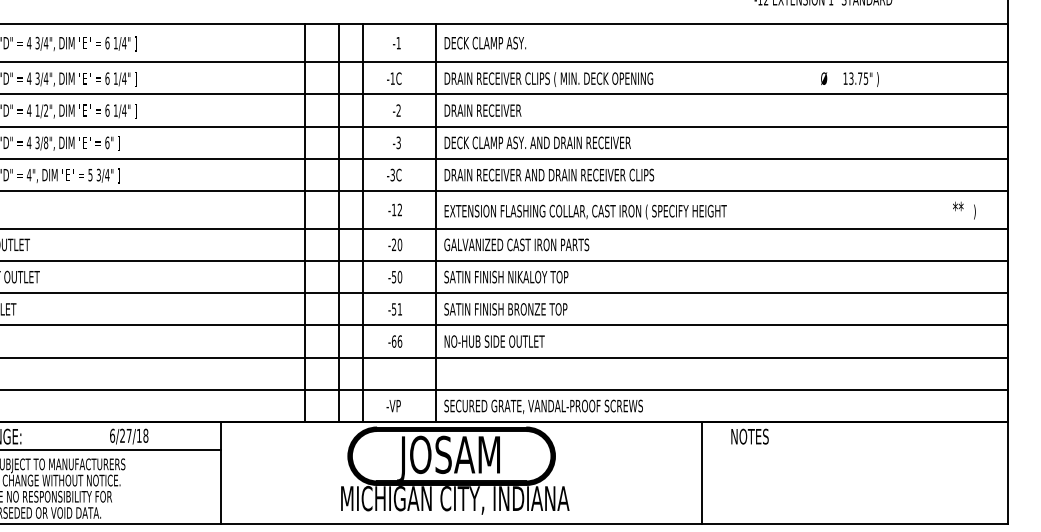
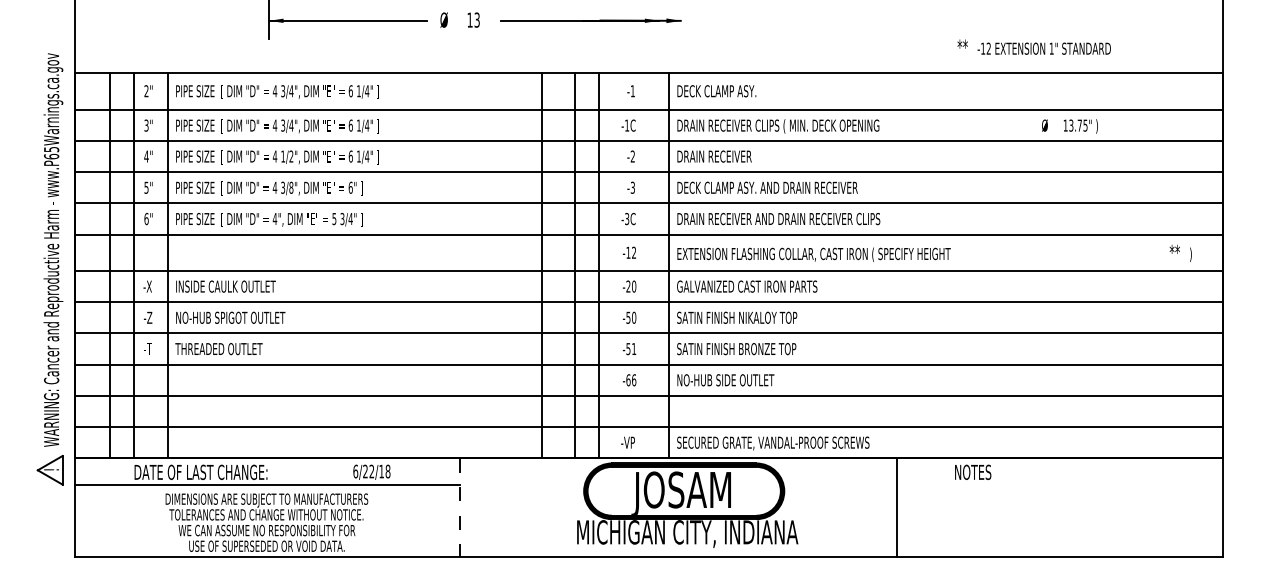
text: (128, 435) -> (371, 471), 6/27/18 -> 6/22/18
line: (701, 472) -> (896, 507), moved
line: (220, 473) -> (460, 508), solid -> dashed

